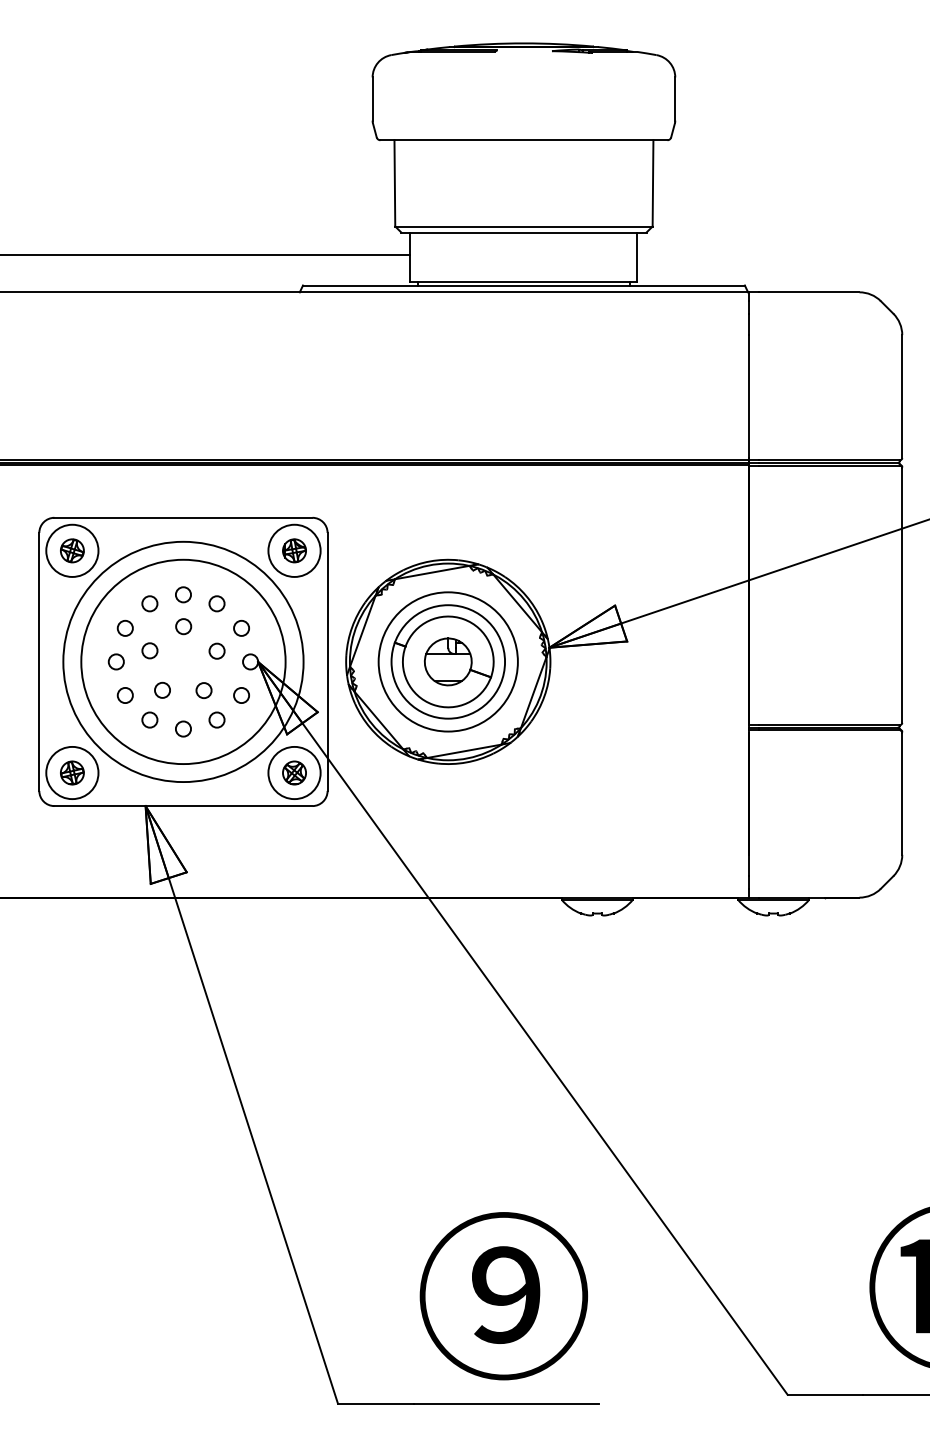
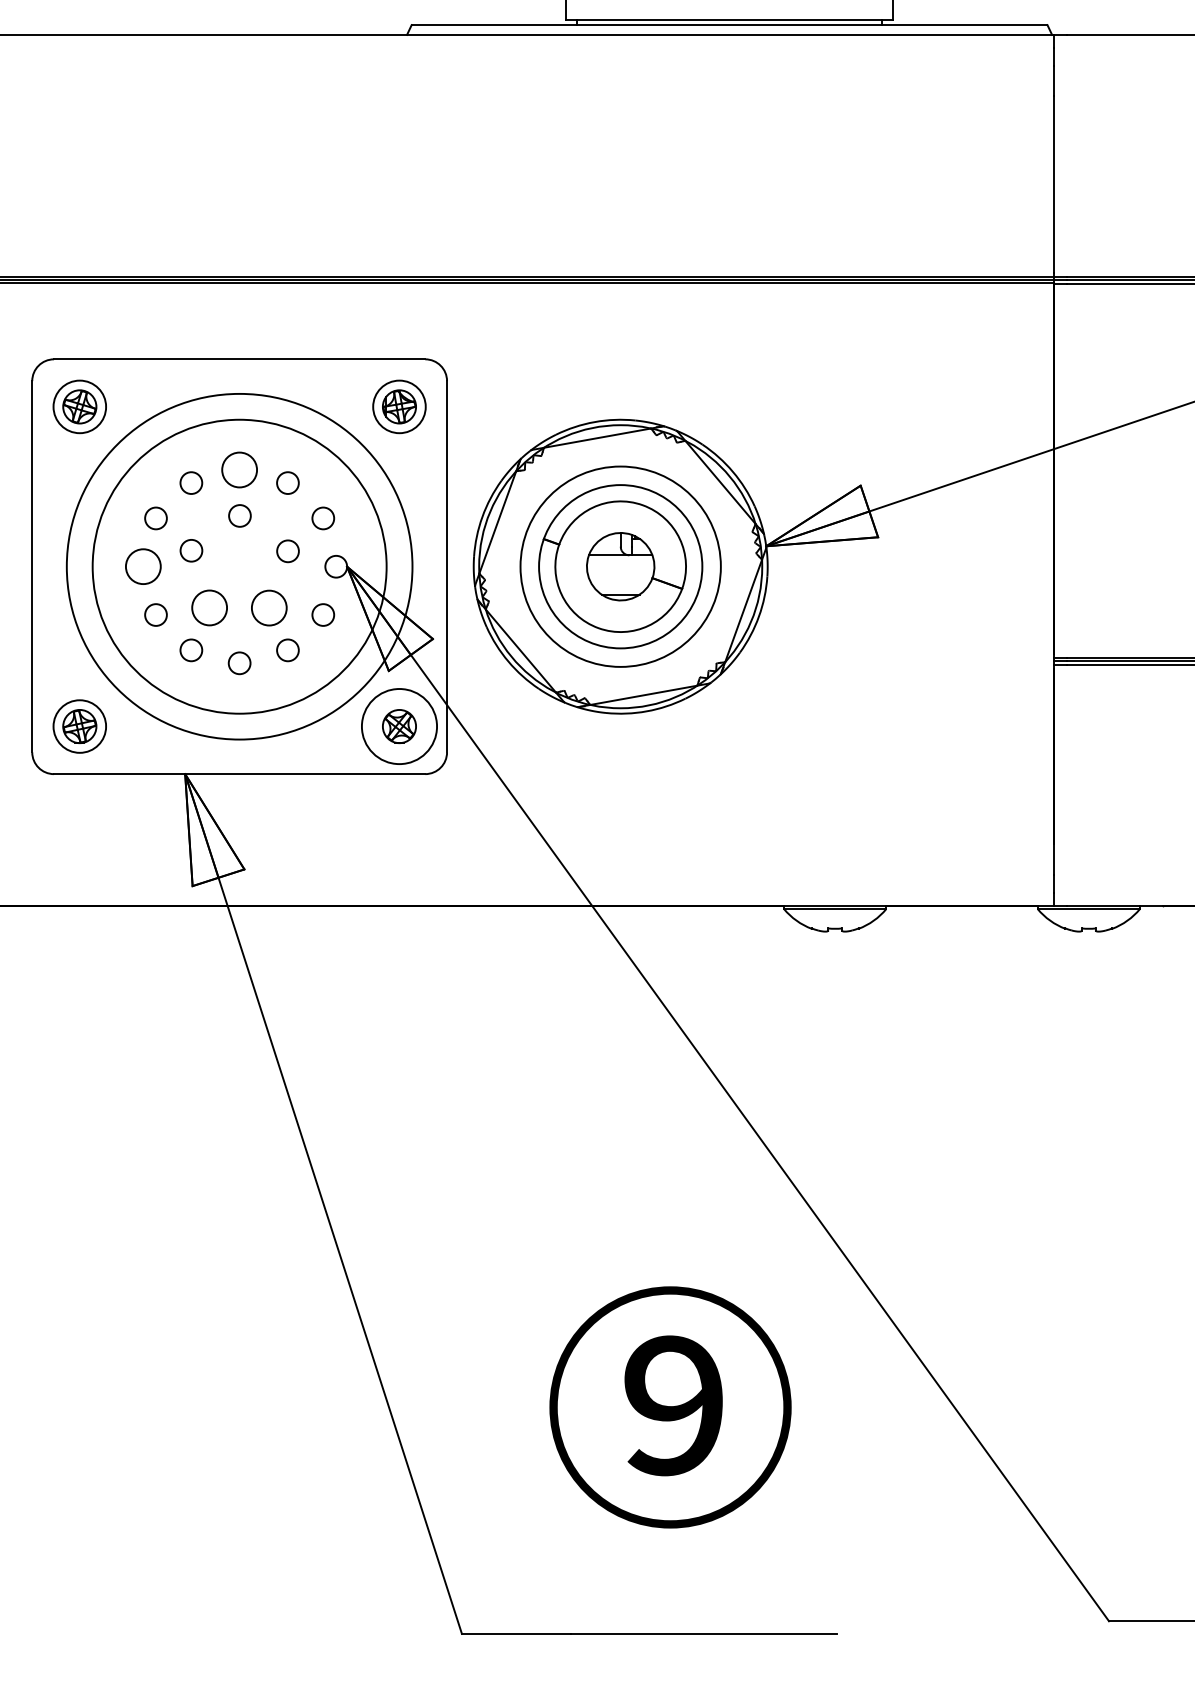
circle: (72, 550) -> (79, 406), size x0.7
circle: (294, 550) -> (399, 406), size x0.7
circle: (183, 594) -> (239, 469), size x1.6
circle: (115, 661) -> (141, 566), size x1.6
circle: (162, 689) -> (209, 606), size x1.6
circle: (203, 690) -> (268, 607), size x1.6
circle: (72, 772) -> (79, 725), size x0.7
text: (503, 1296) -> (669, 1407), moved

